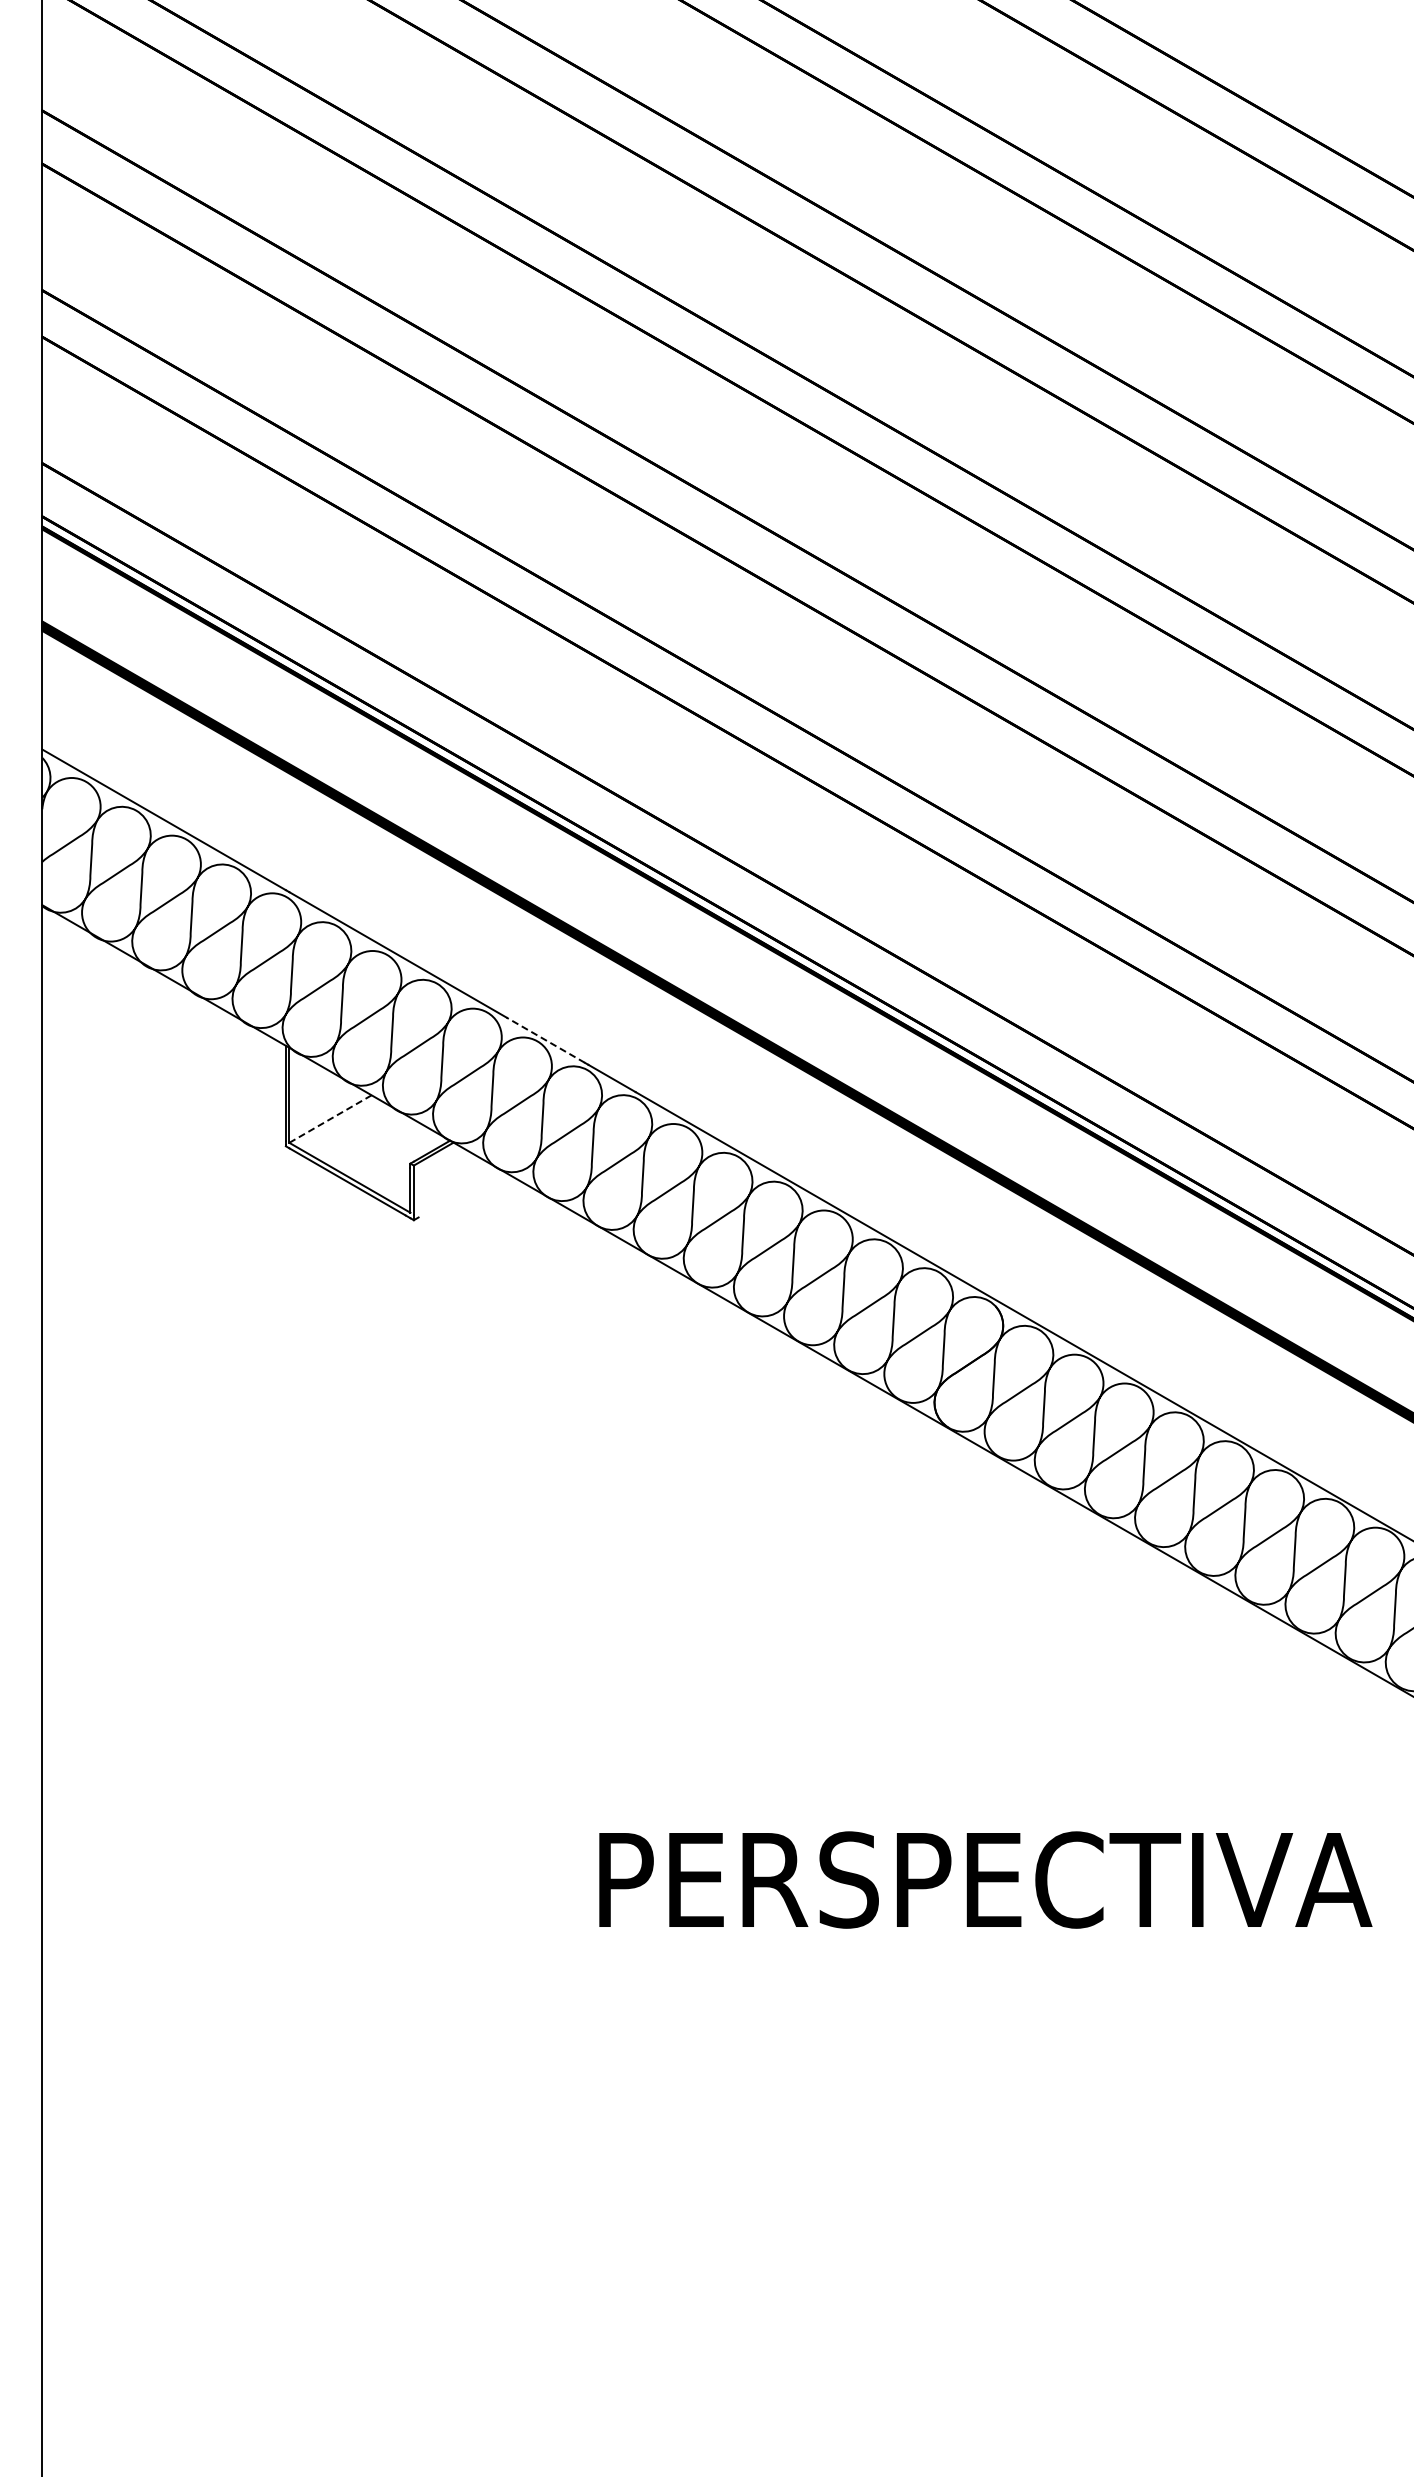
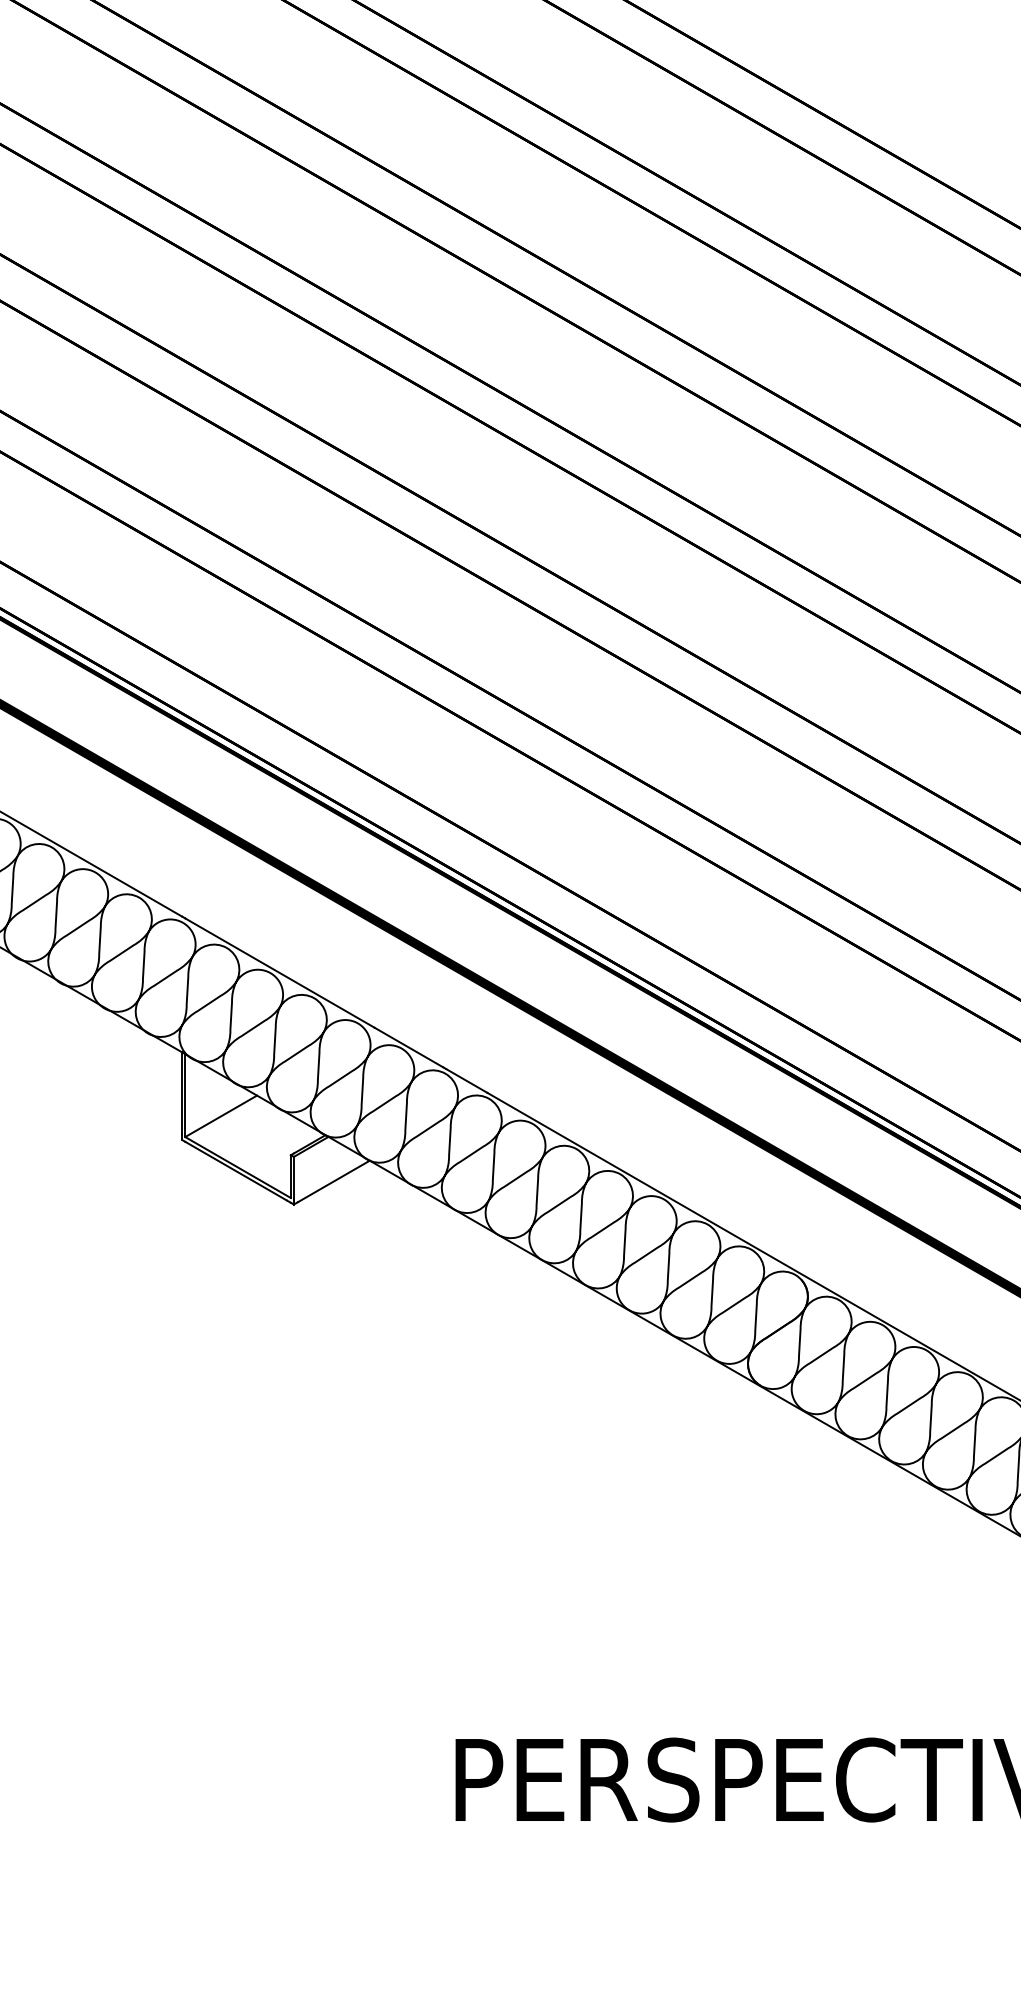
line: (545, 1039) -> (408, 1046), dashed -> solid
line: (330, 1119) -> (221, 1116), dashed -> solid
line: (459, 1193) -> (333, 1181), added

